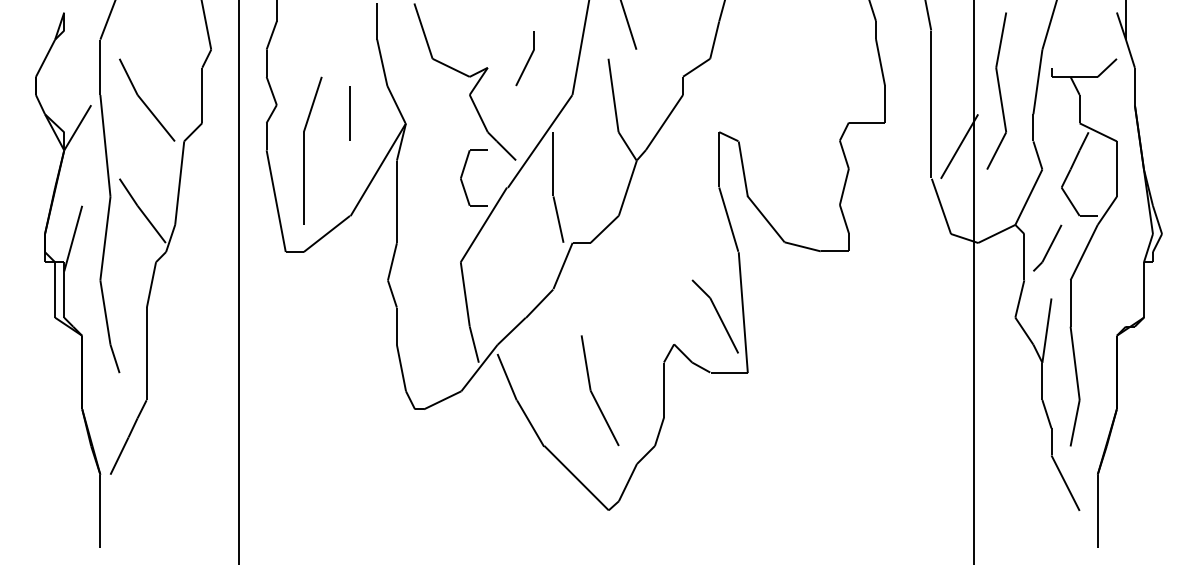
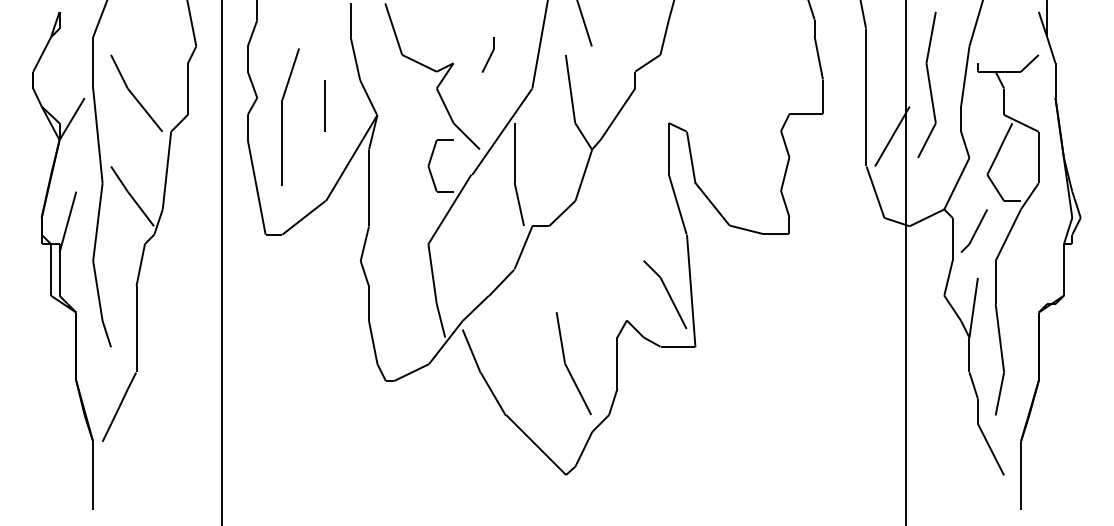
part: (524, 58) -> (487, 54), size x0.7
part: (304, 150) -> (283, 116), moved
part: (593, 393) -> (567, 366), moved

